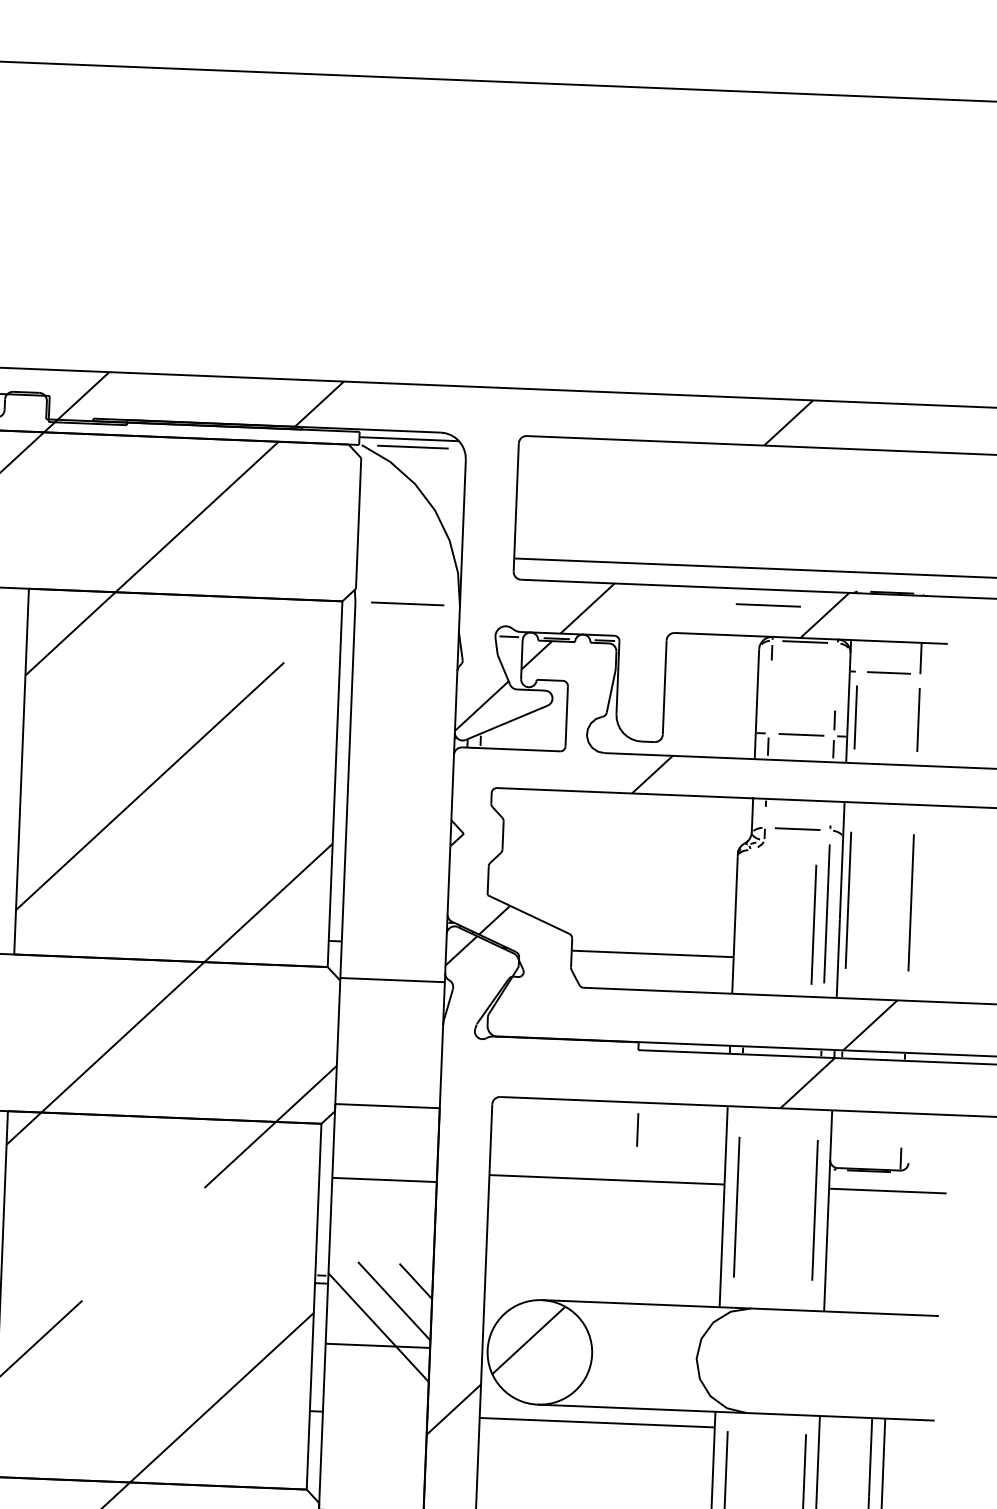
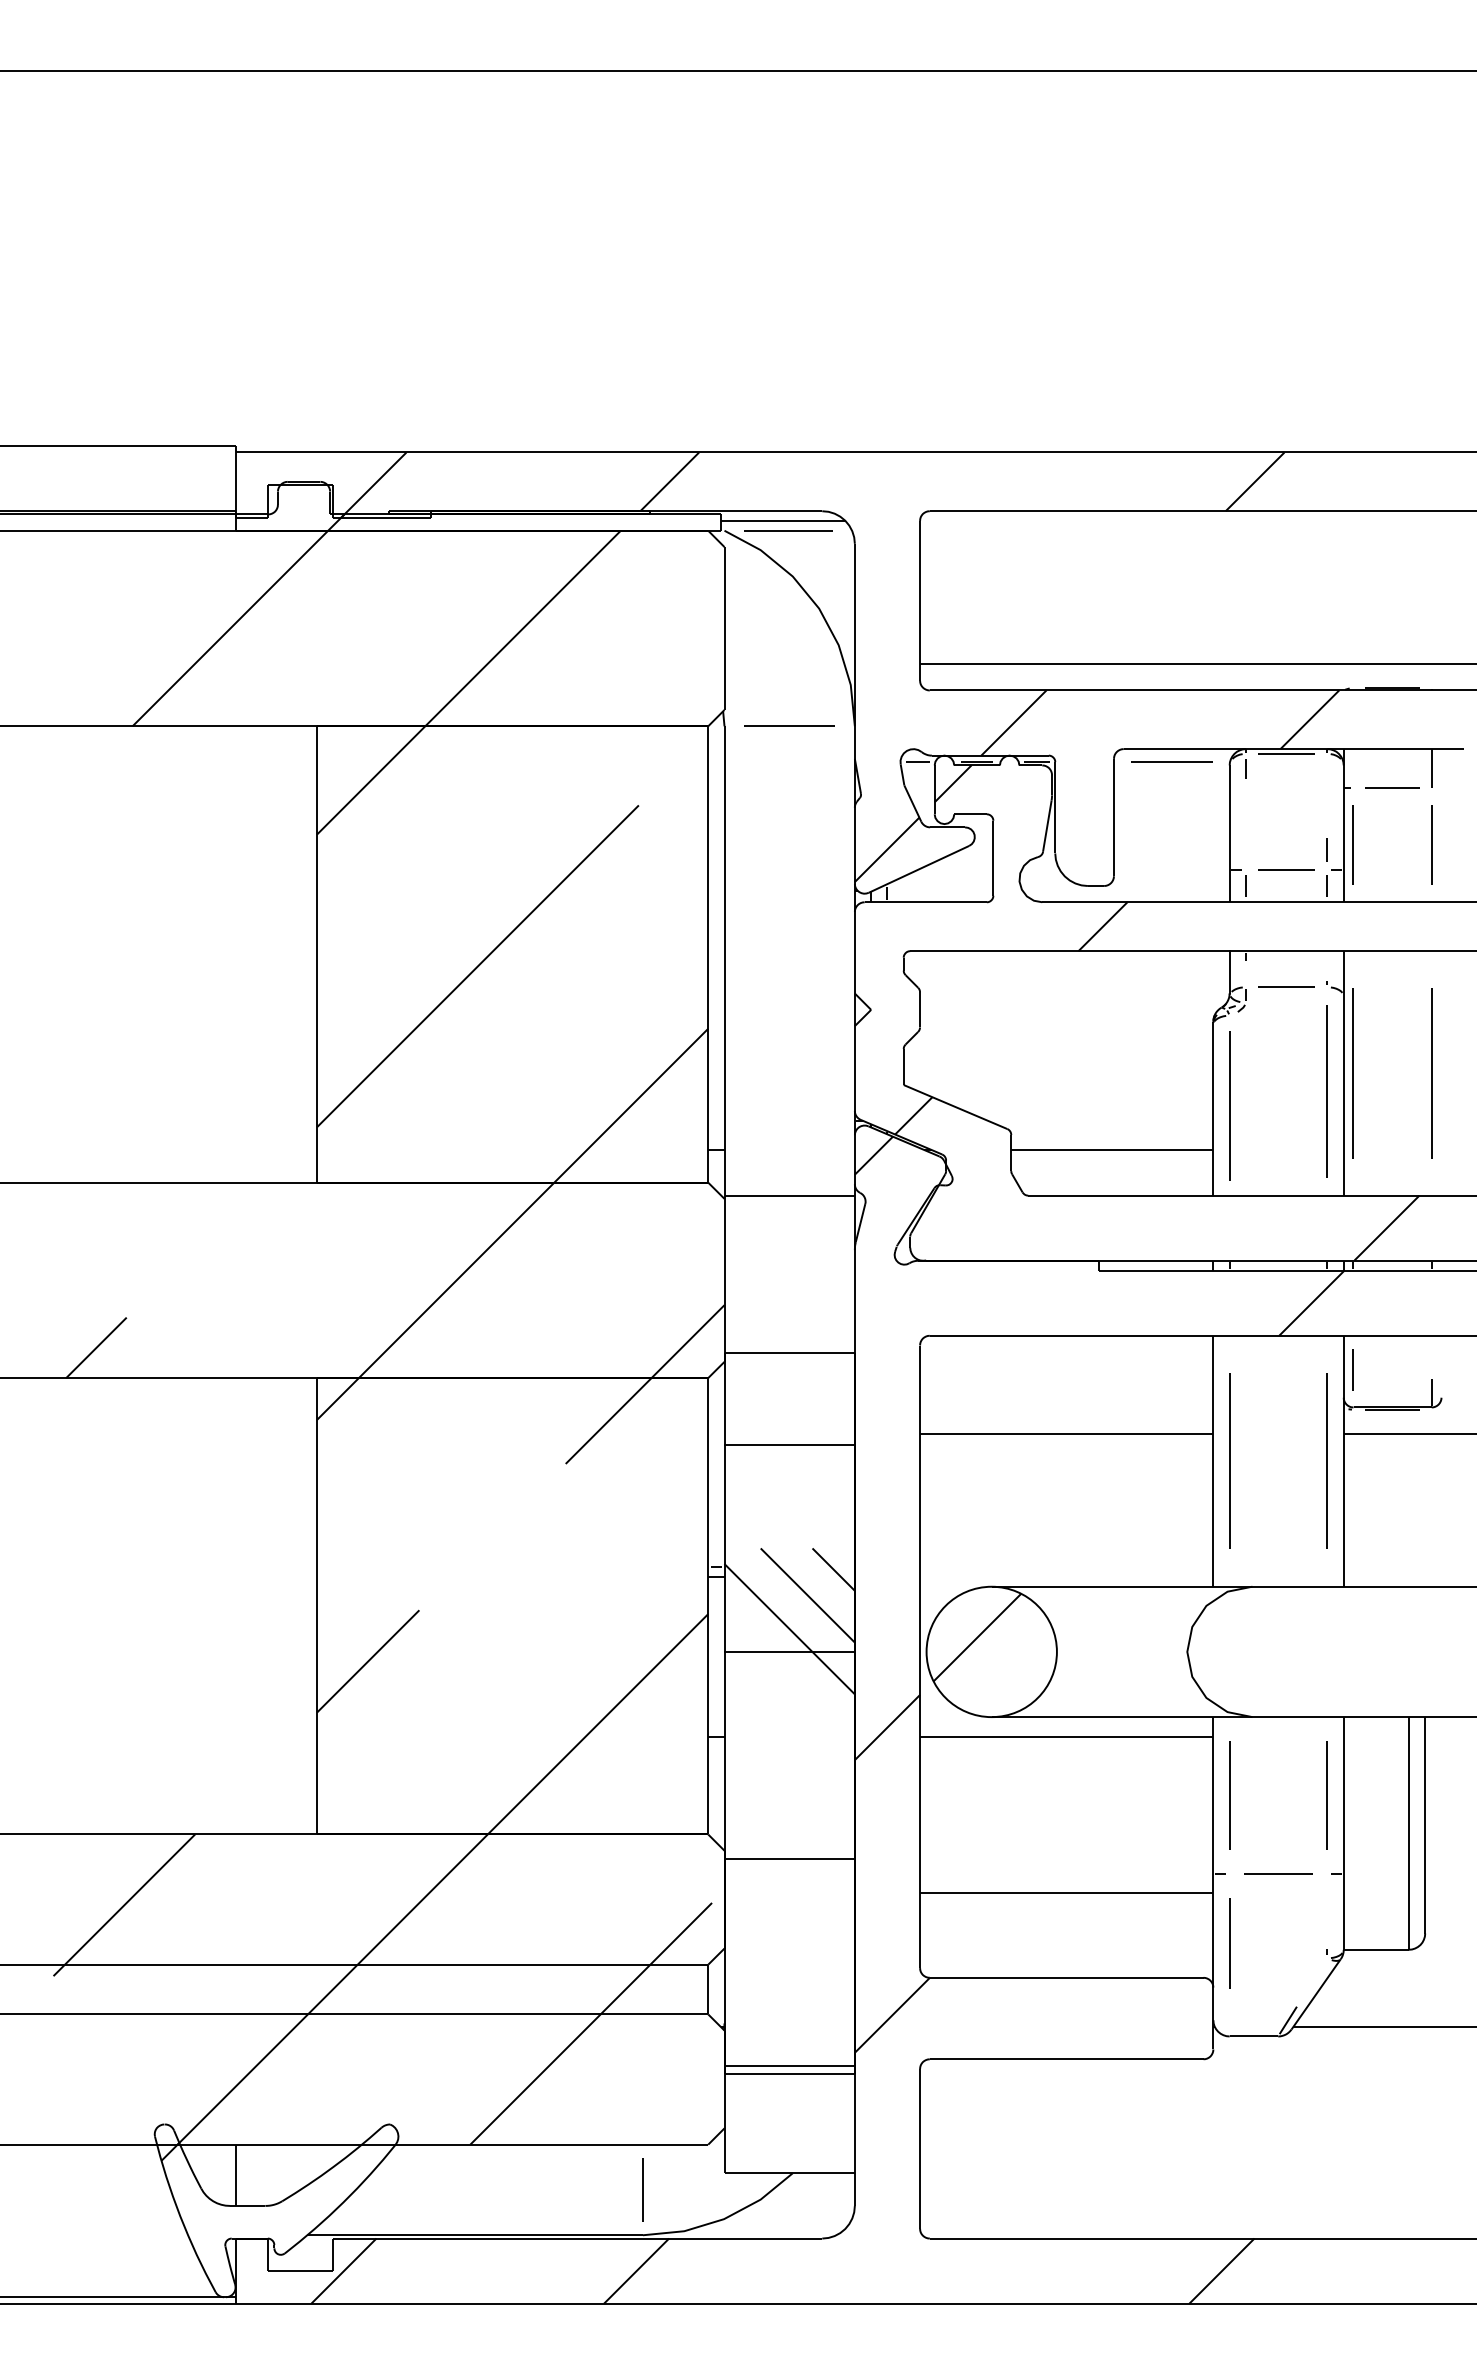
line: (768, 604) -> (1171, 761), moved
line: (813, 924) -> (1229, 1105), moved
line: (636, 1129) -> (1352, 1369), moved

